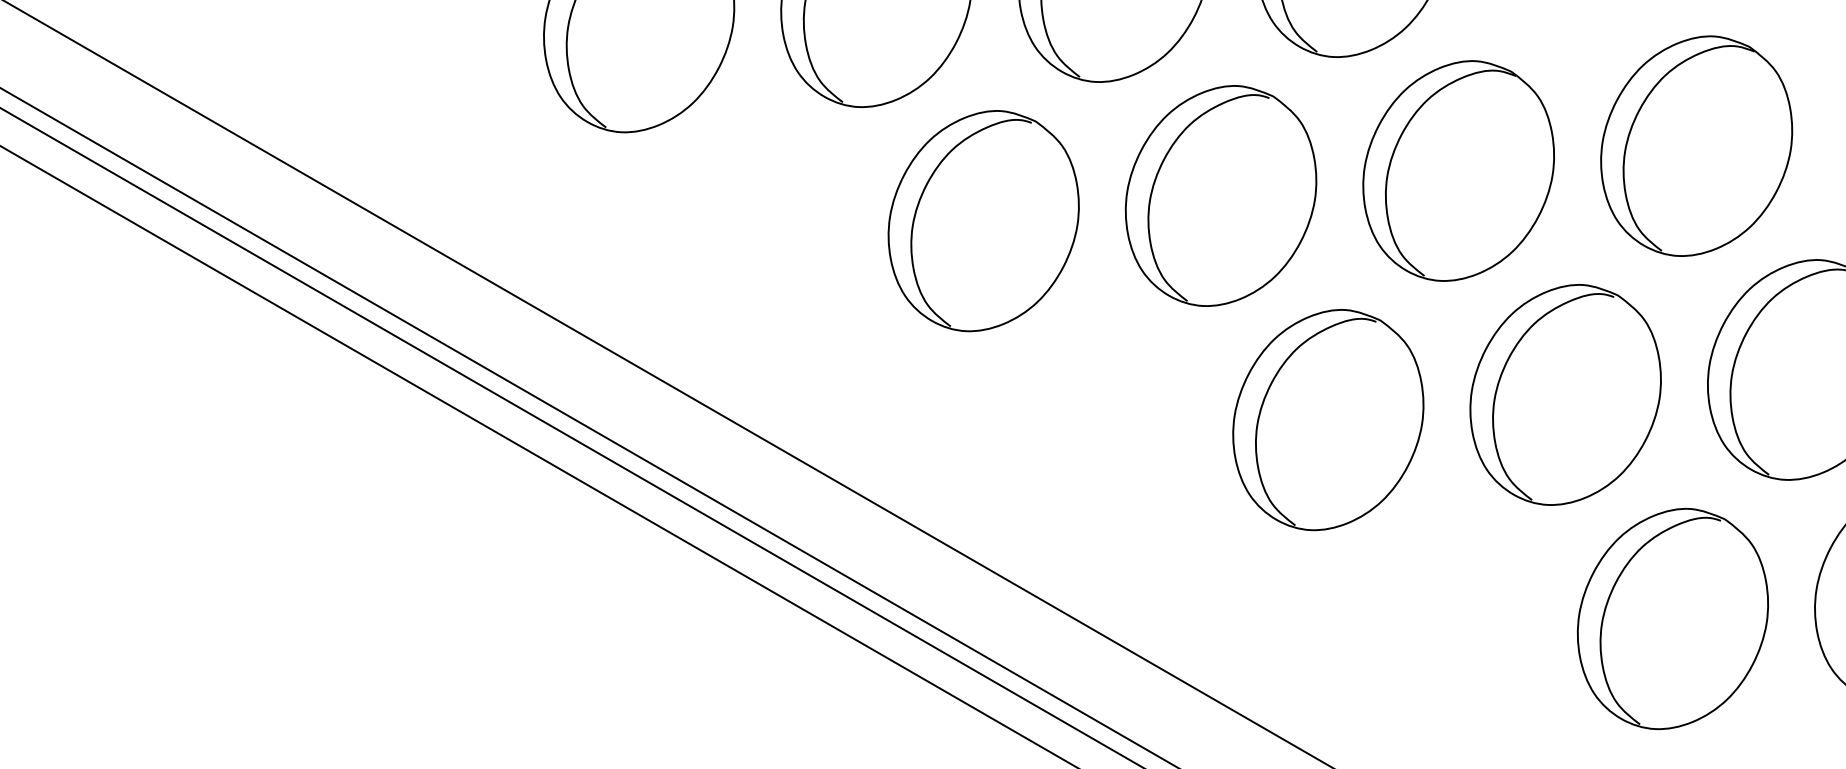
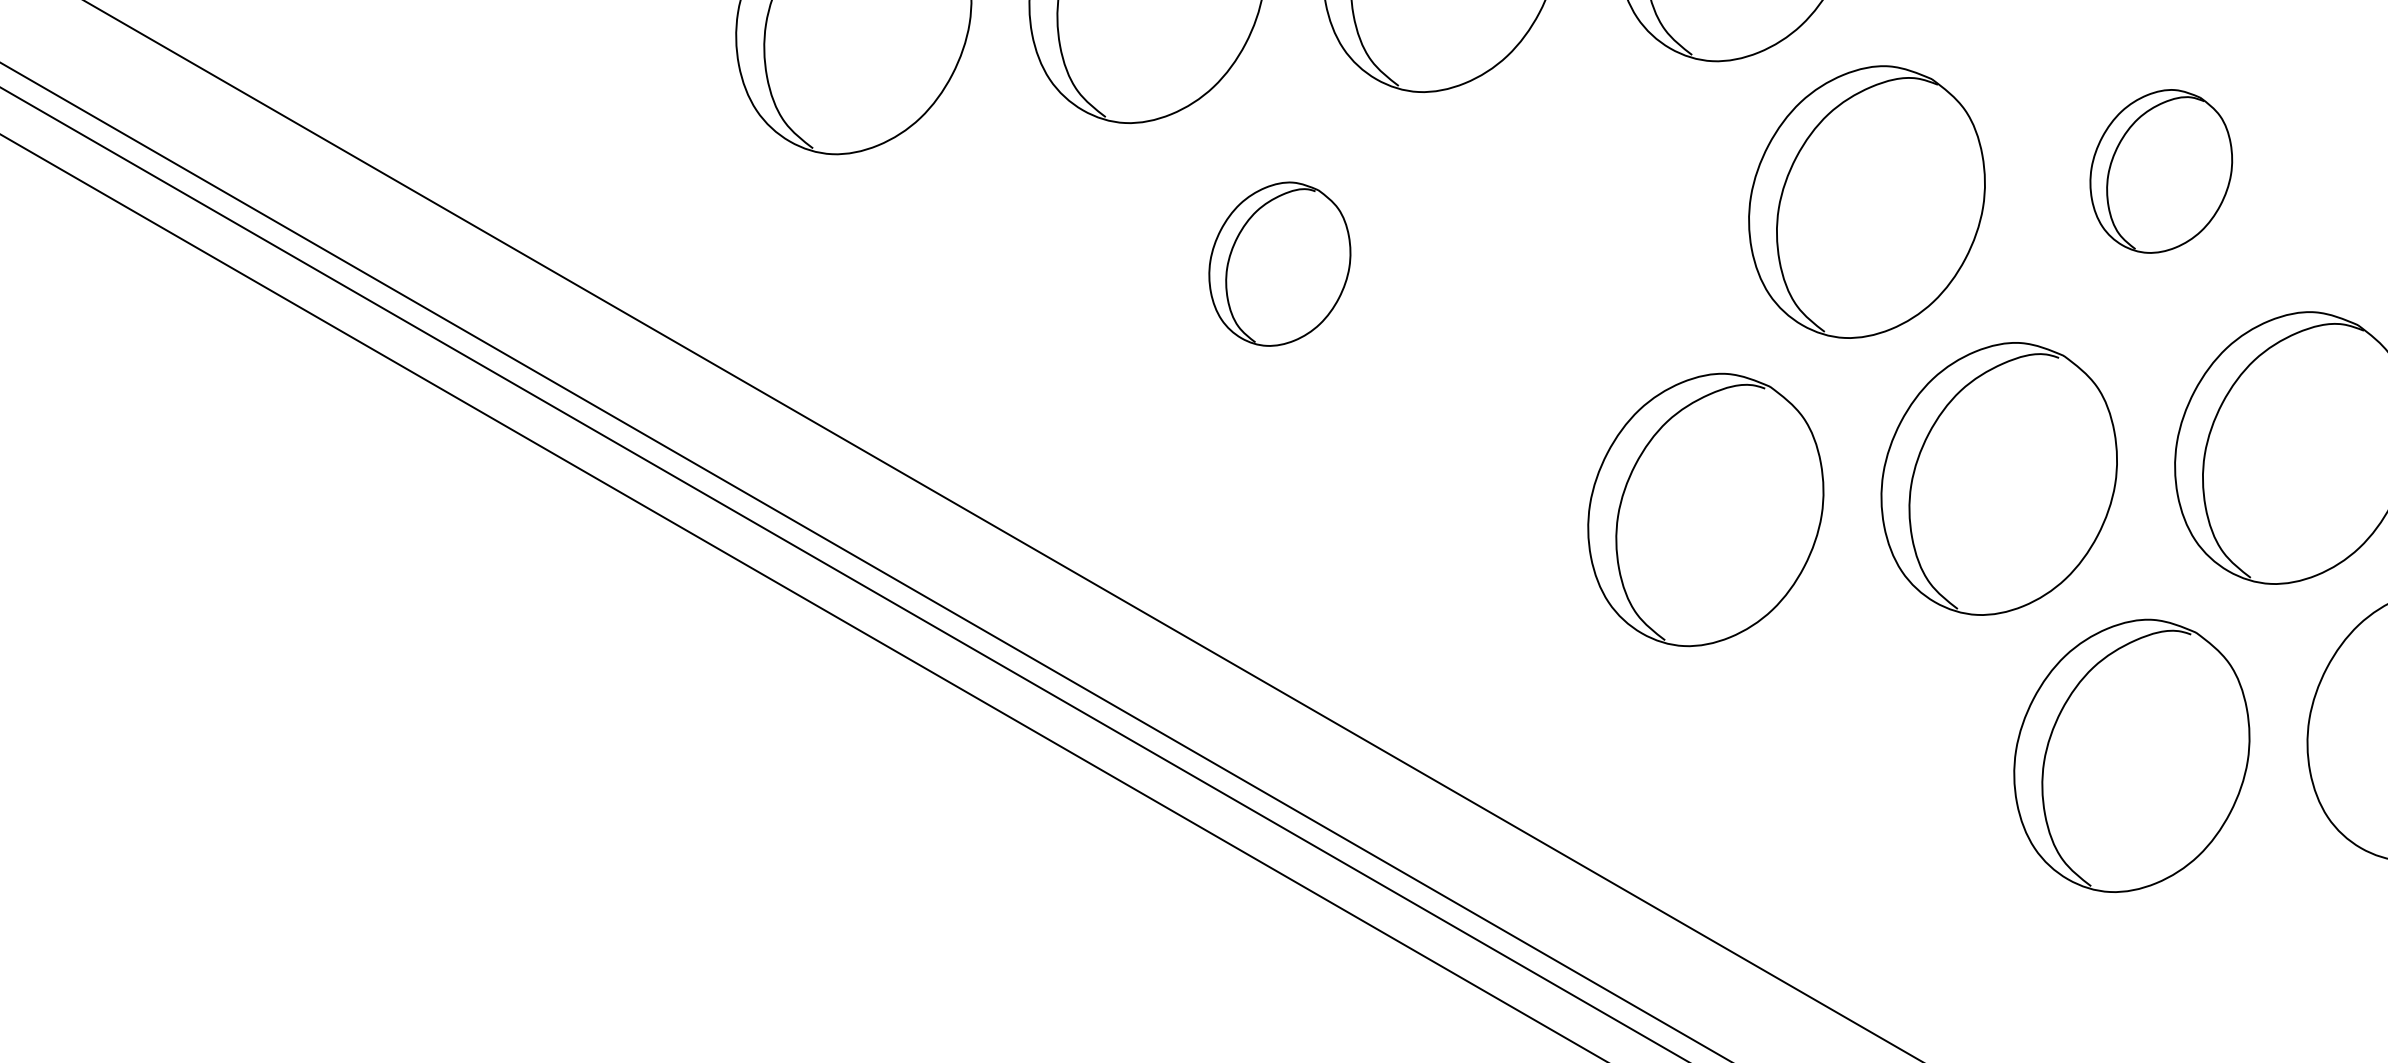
part: (1696, 146) -> (2161, 171), size x0.6
part: (1220, 195) -> (1572, 232), removed
part: (983, 221) -> (1279, 264), size x0.6

